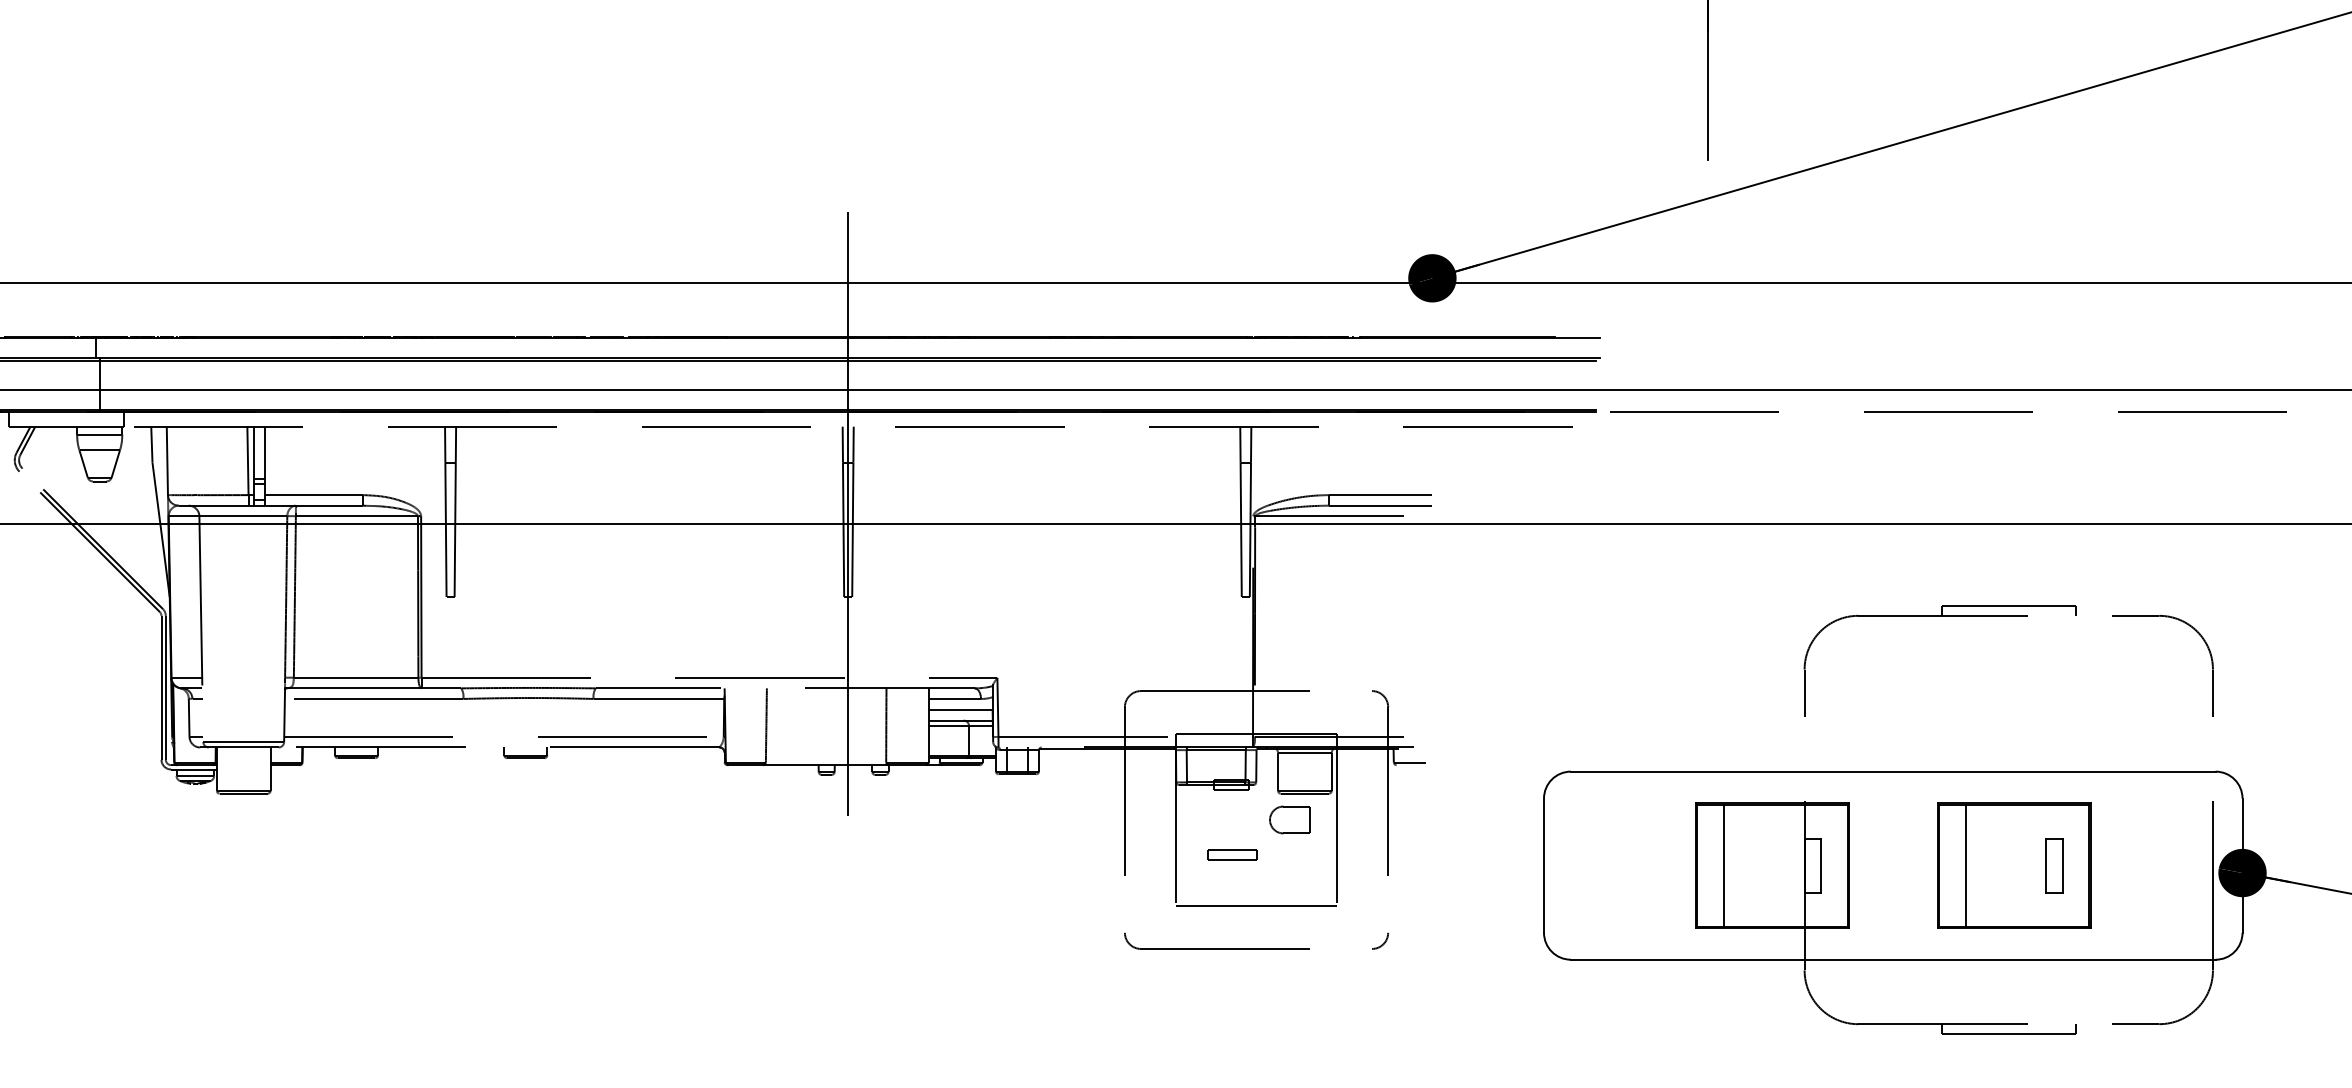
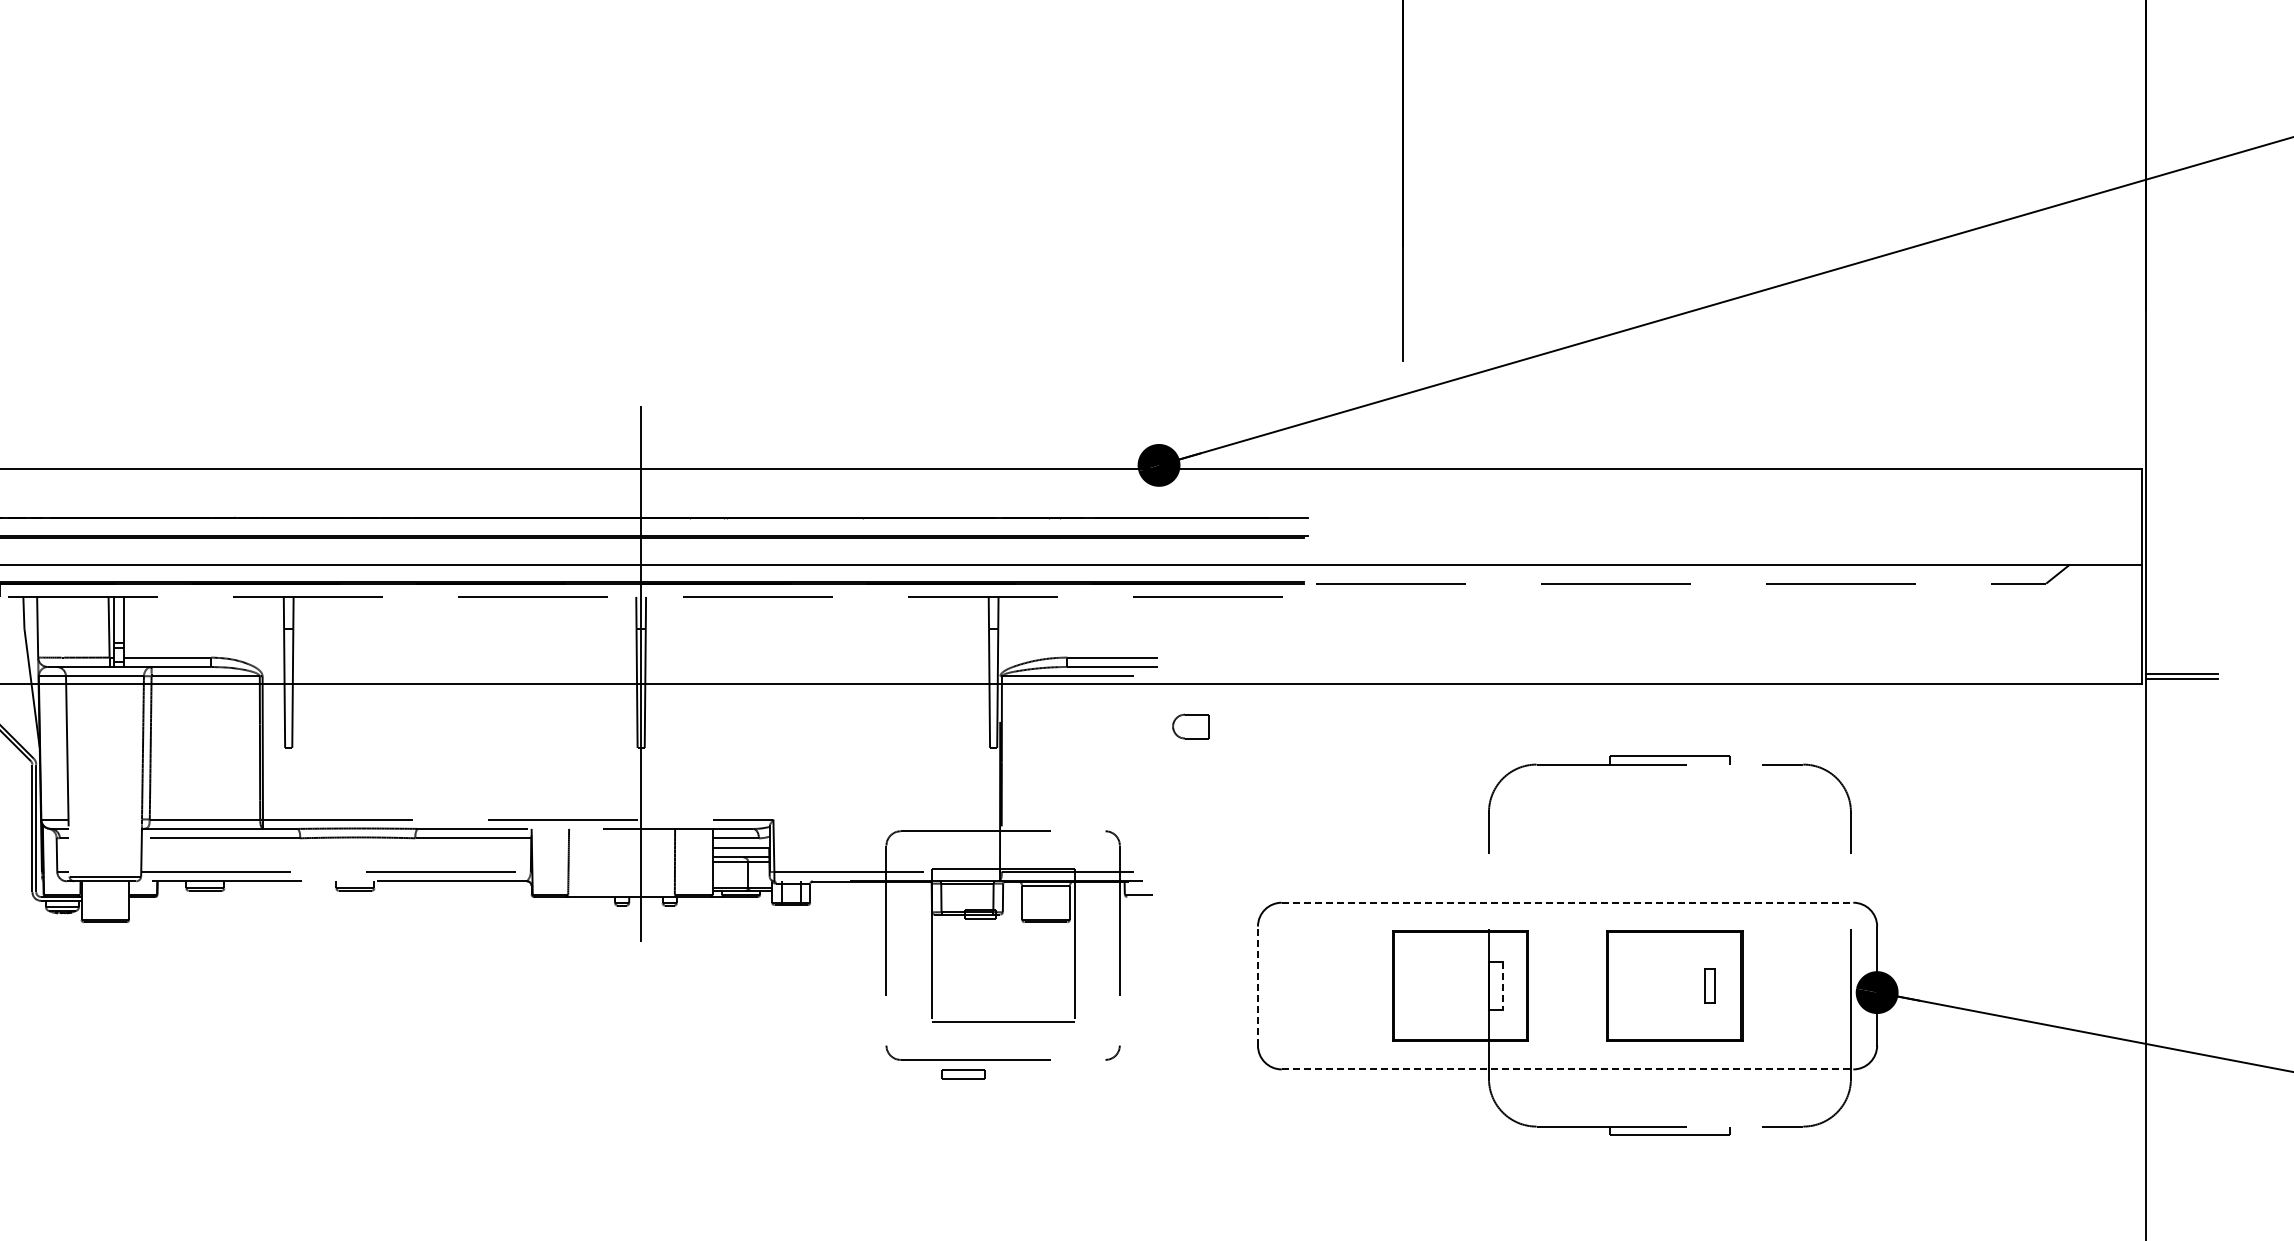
line: (1893, 771) -> (1567, 902), solid -> dashed
part: (1289, 819) -> (1190, 726), moved
part: (1232, 854) -> (963, 1074), moved
part: (2054, 865) -> (1710, 985), size x0.7
line: (1543, 866) -> (1257, 986), solid -> dashed
line: (1723, 866) -> (1417, 986), removed
line: (1820, 866) -> (1503, 986), solid -> dashed
line: (1965, 866) -> (1631, 986), removed
line: (1893, 959) -> (1567, 1069), solid -> dashed

